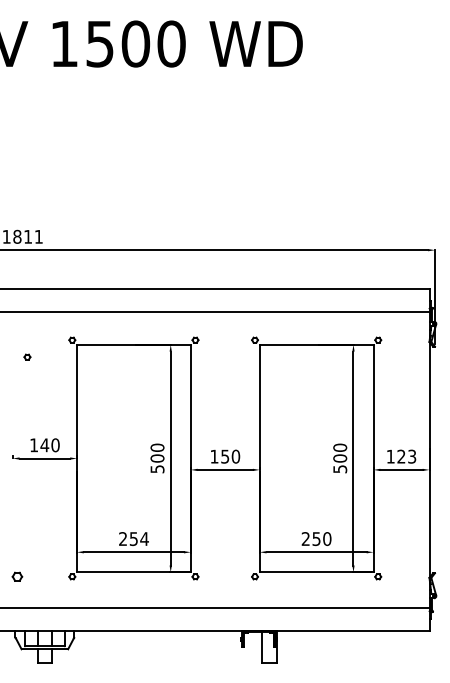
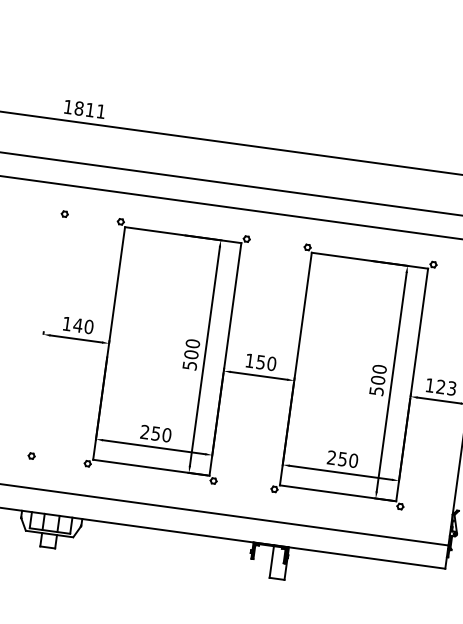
part: (27, 356) -> (64, 213), moved
text: (144, 539) -> (166, 435), 254 -> 250
part: (17, 576) -> (31, 455), size x0.62

